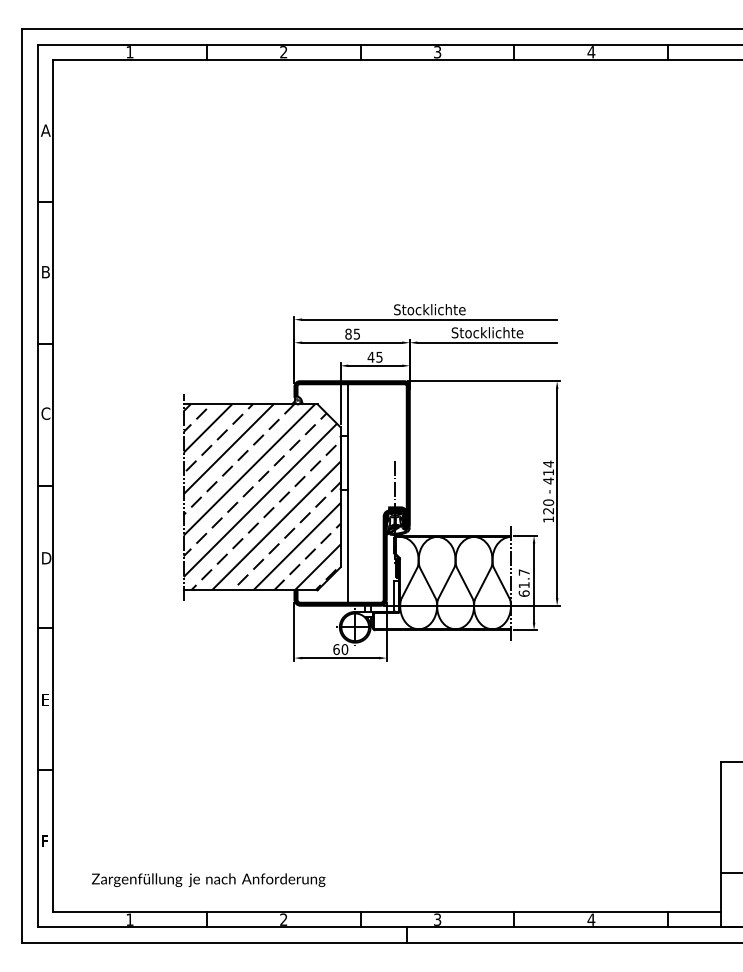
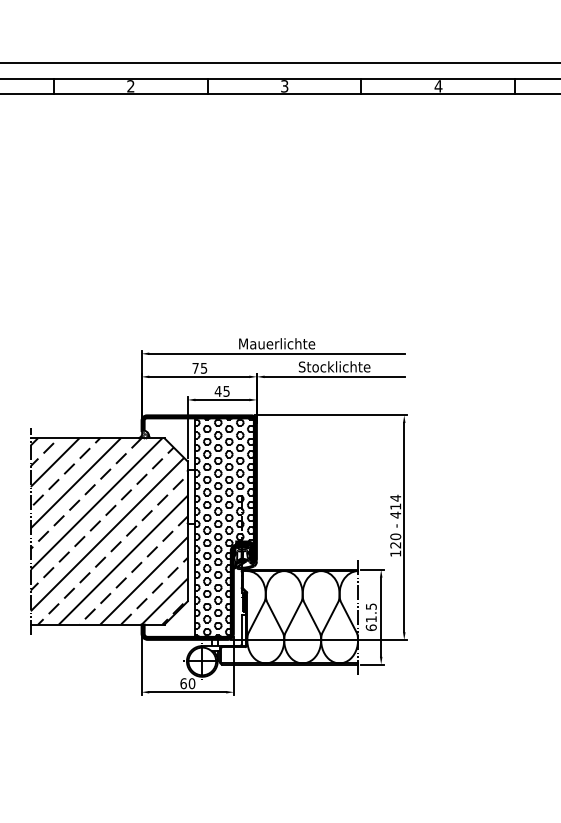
text: (430, 309) -> (277, 343), Stocklichte -> Mauerlichte
text: (348, 333) -> (195, 367), 85 -> 75
hatch: (377, 493) -> (224, 527), added
text: (524, 572) -> (371, 606), 61.7 -> 61.5

